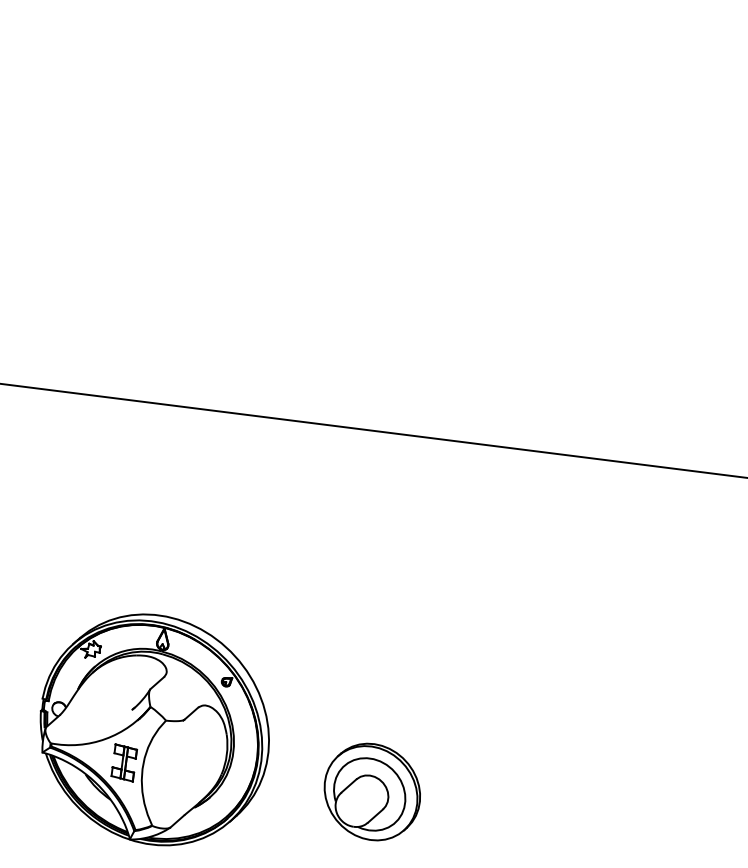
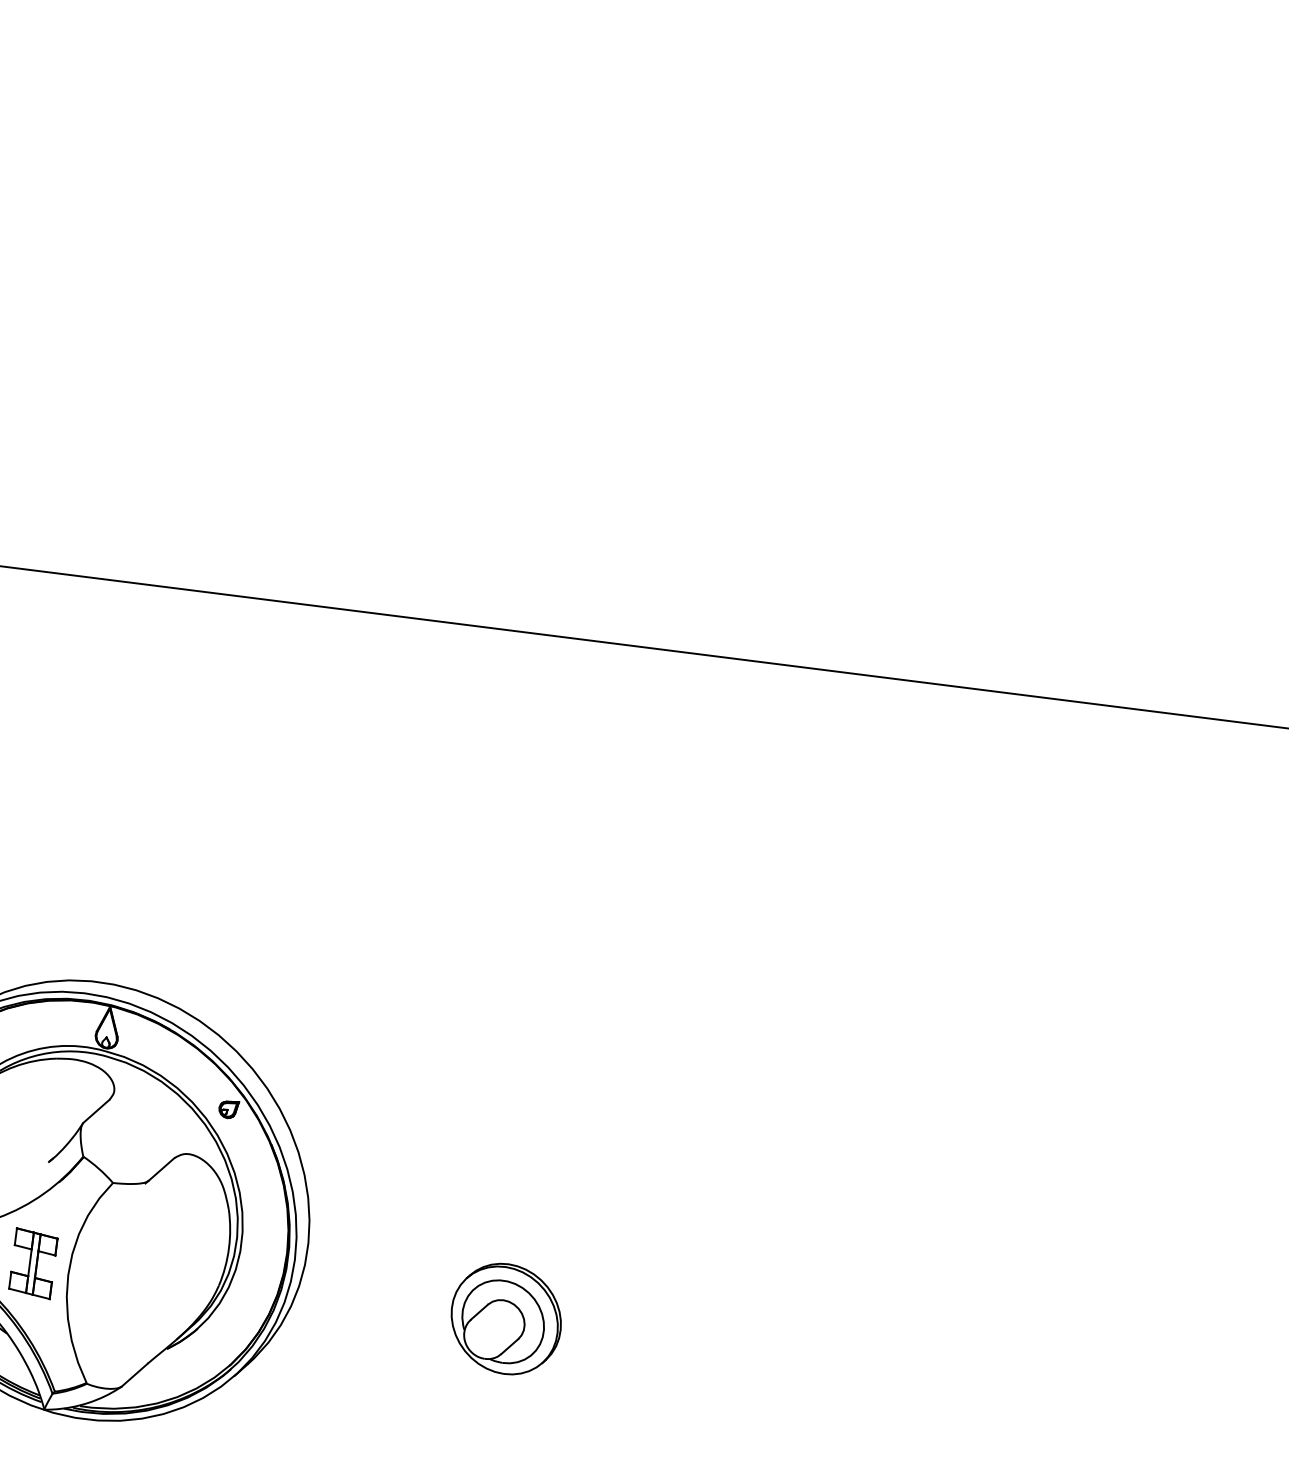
part: (371, 791) -> (504, 1318), size x0.6

